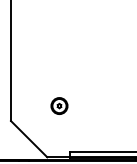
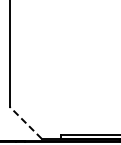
part: (59, 105) -> (52, 93), removed
line: (28, 138) -> (25, 122), solid -> dashed

